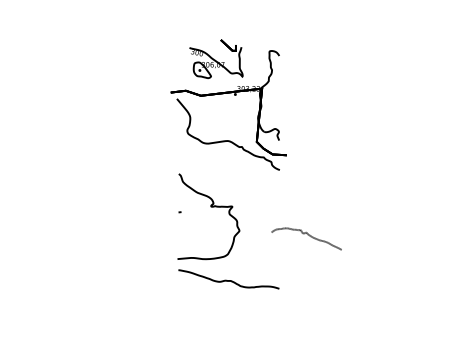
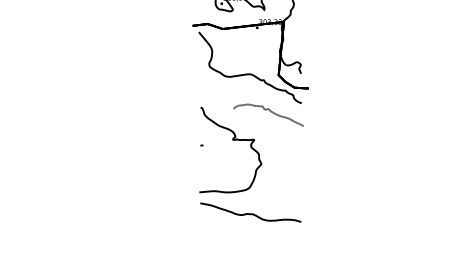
curve: (308, 235) -> (270, 111), moved

